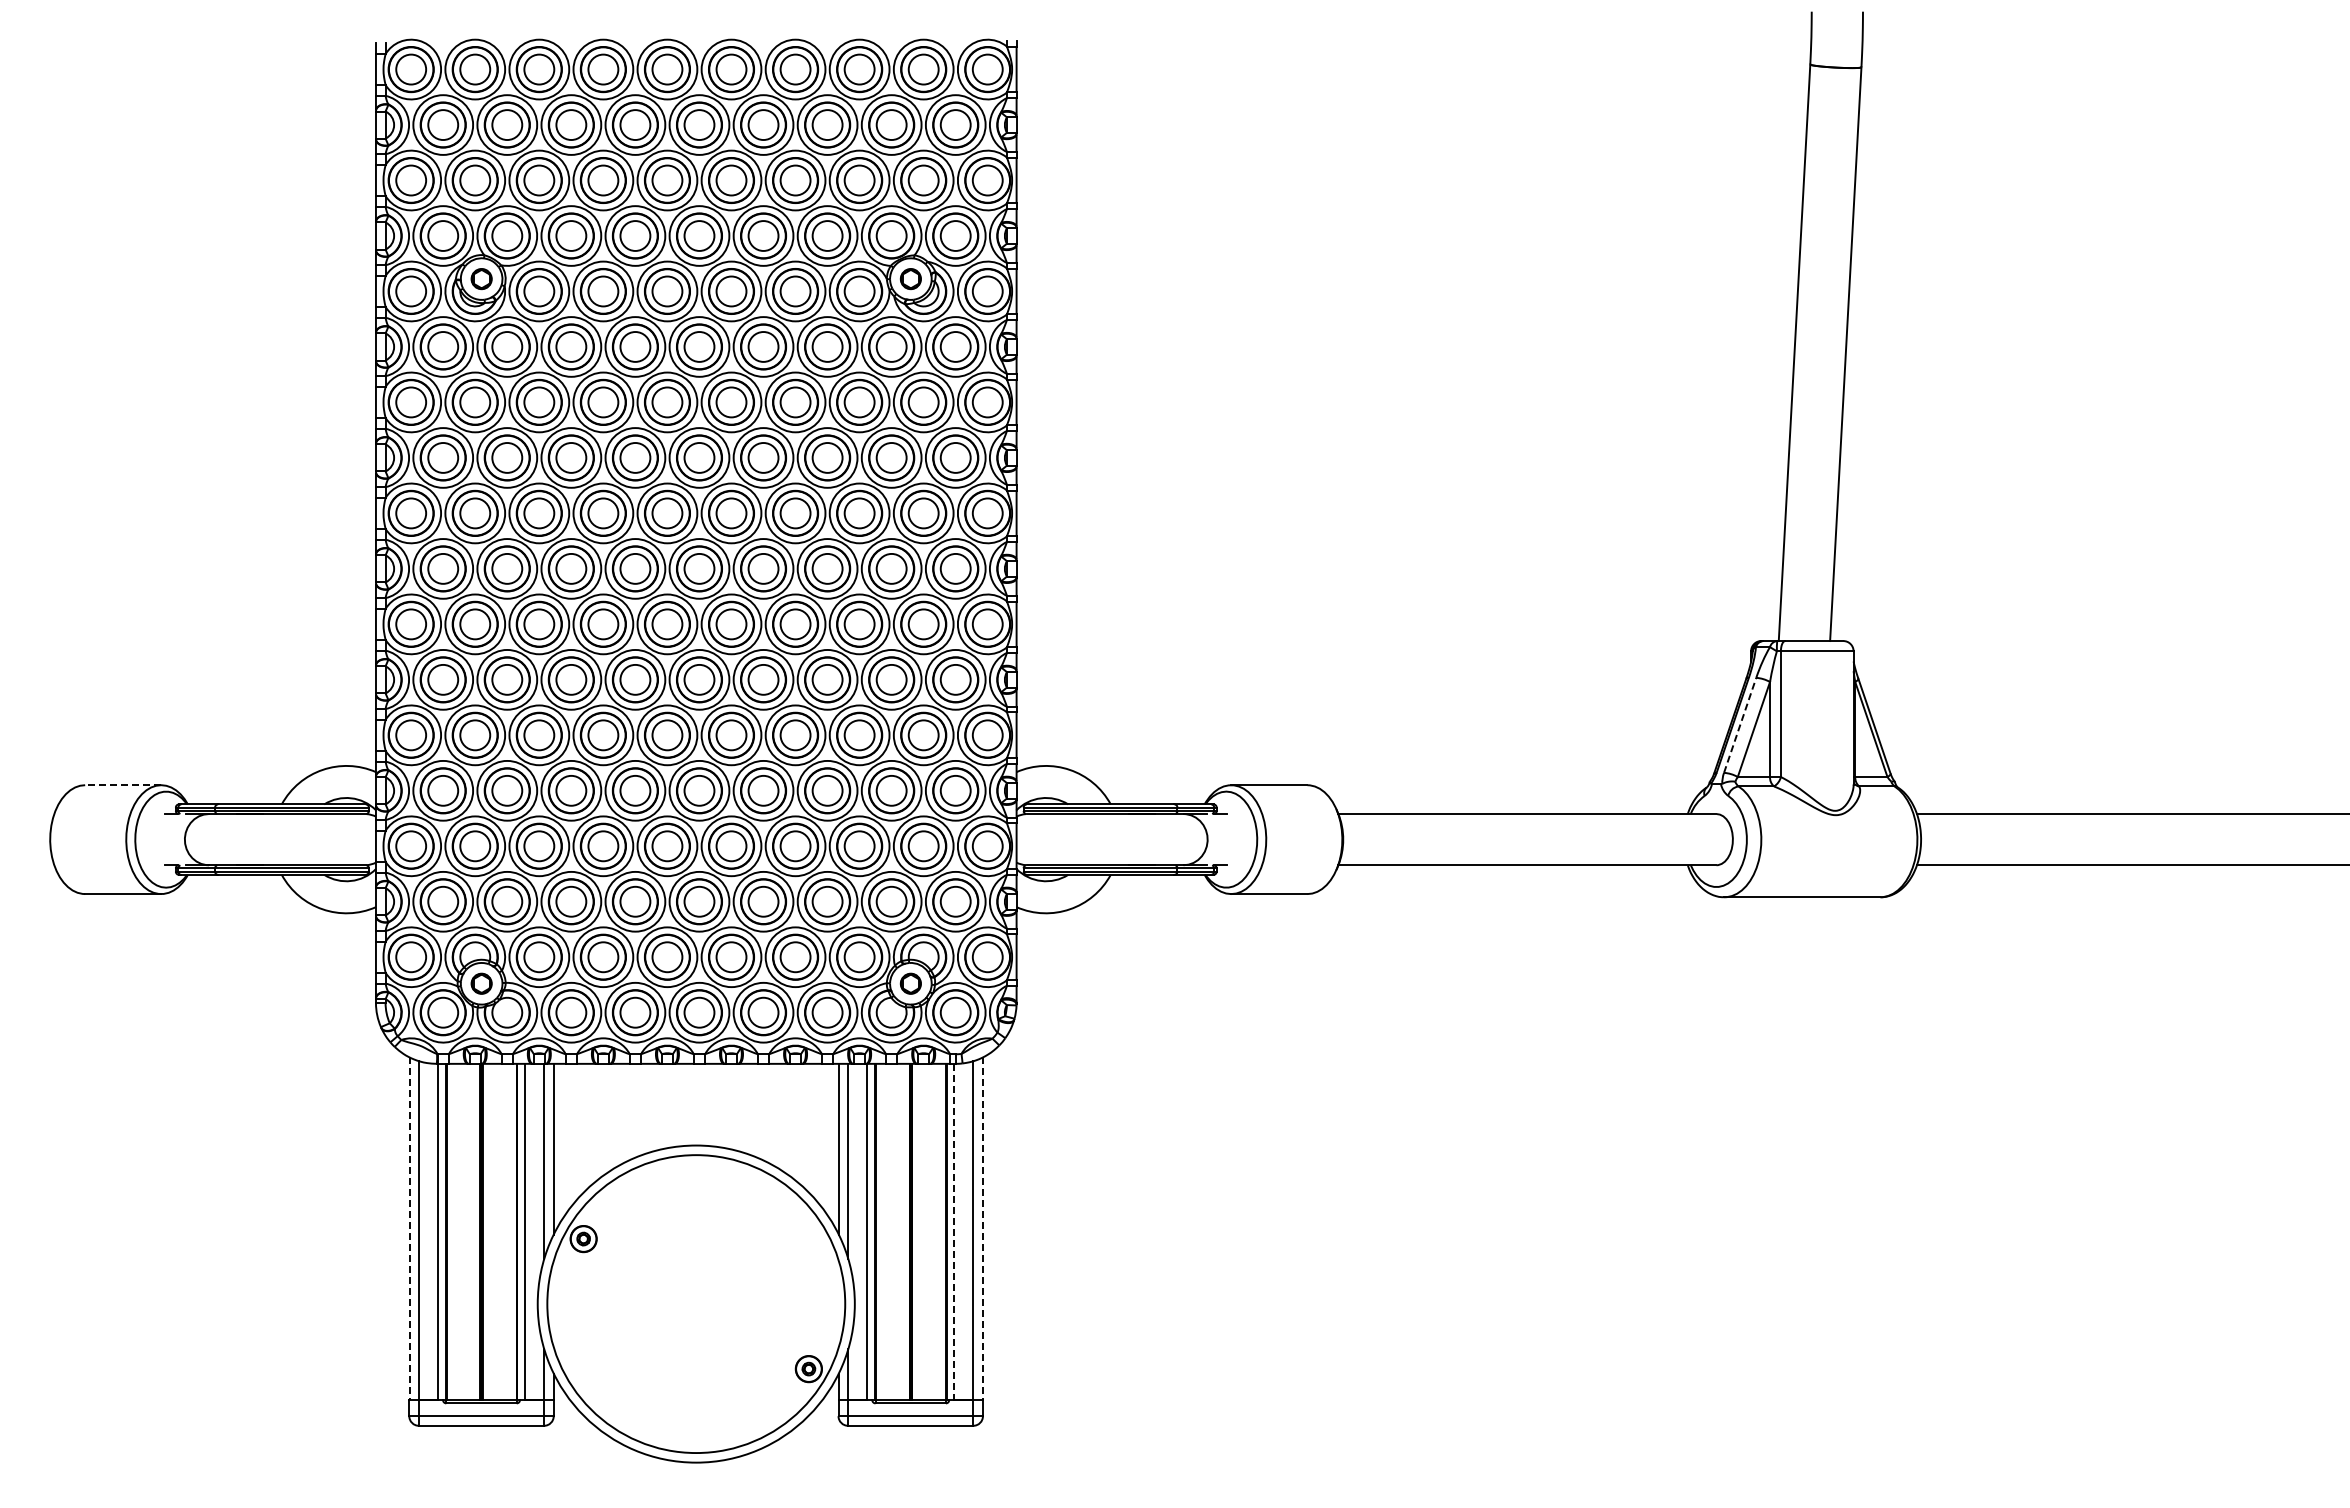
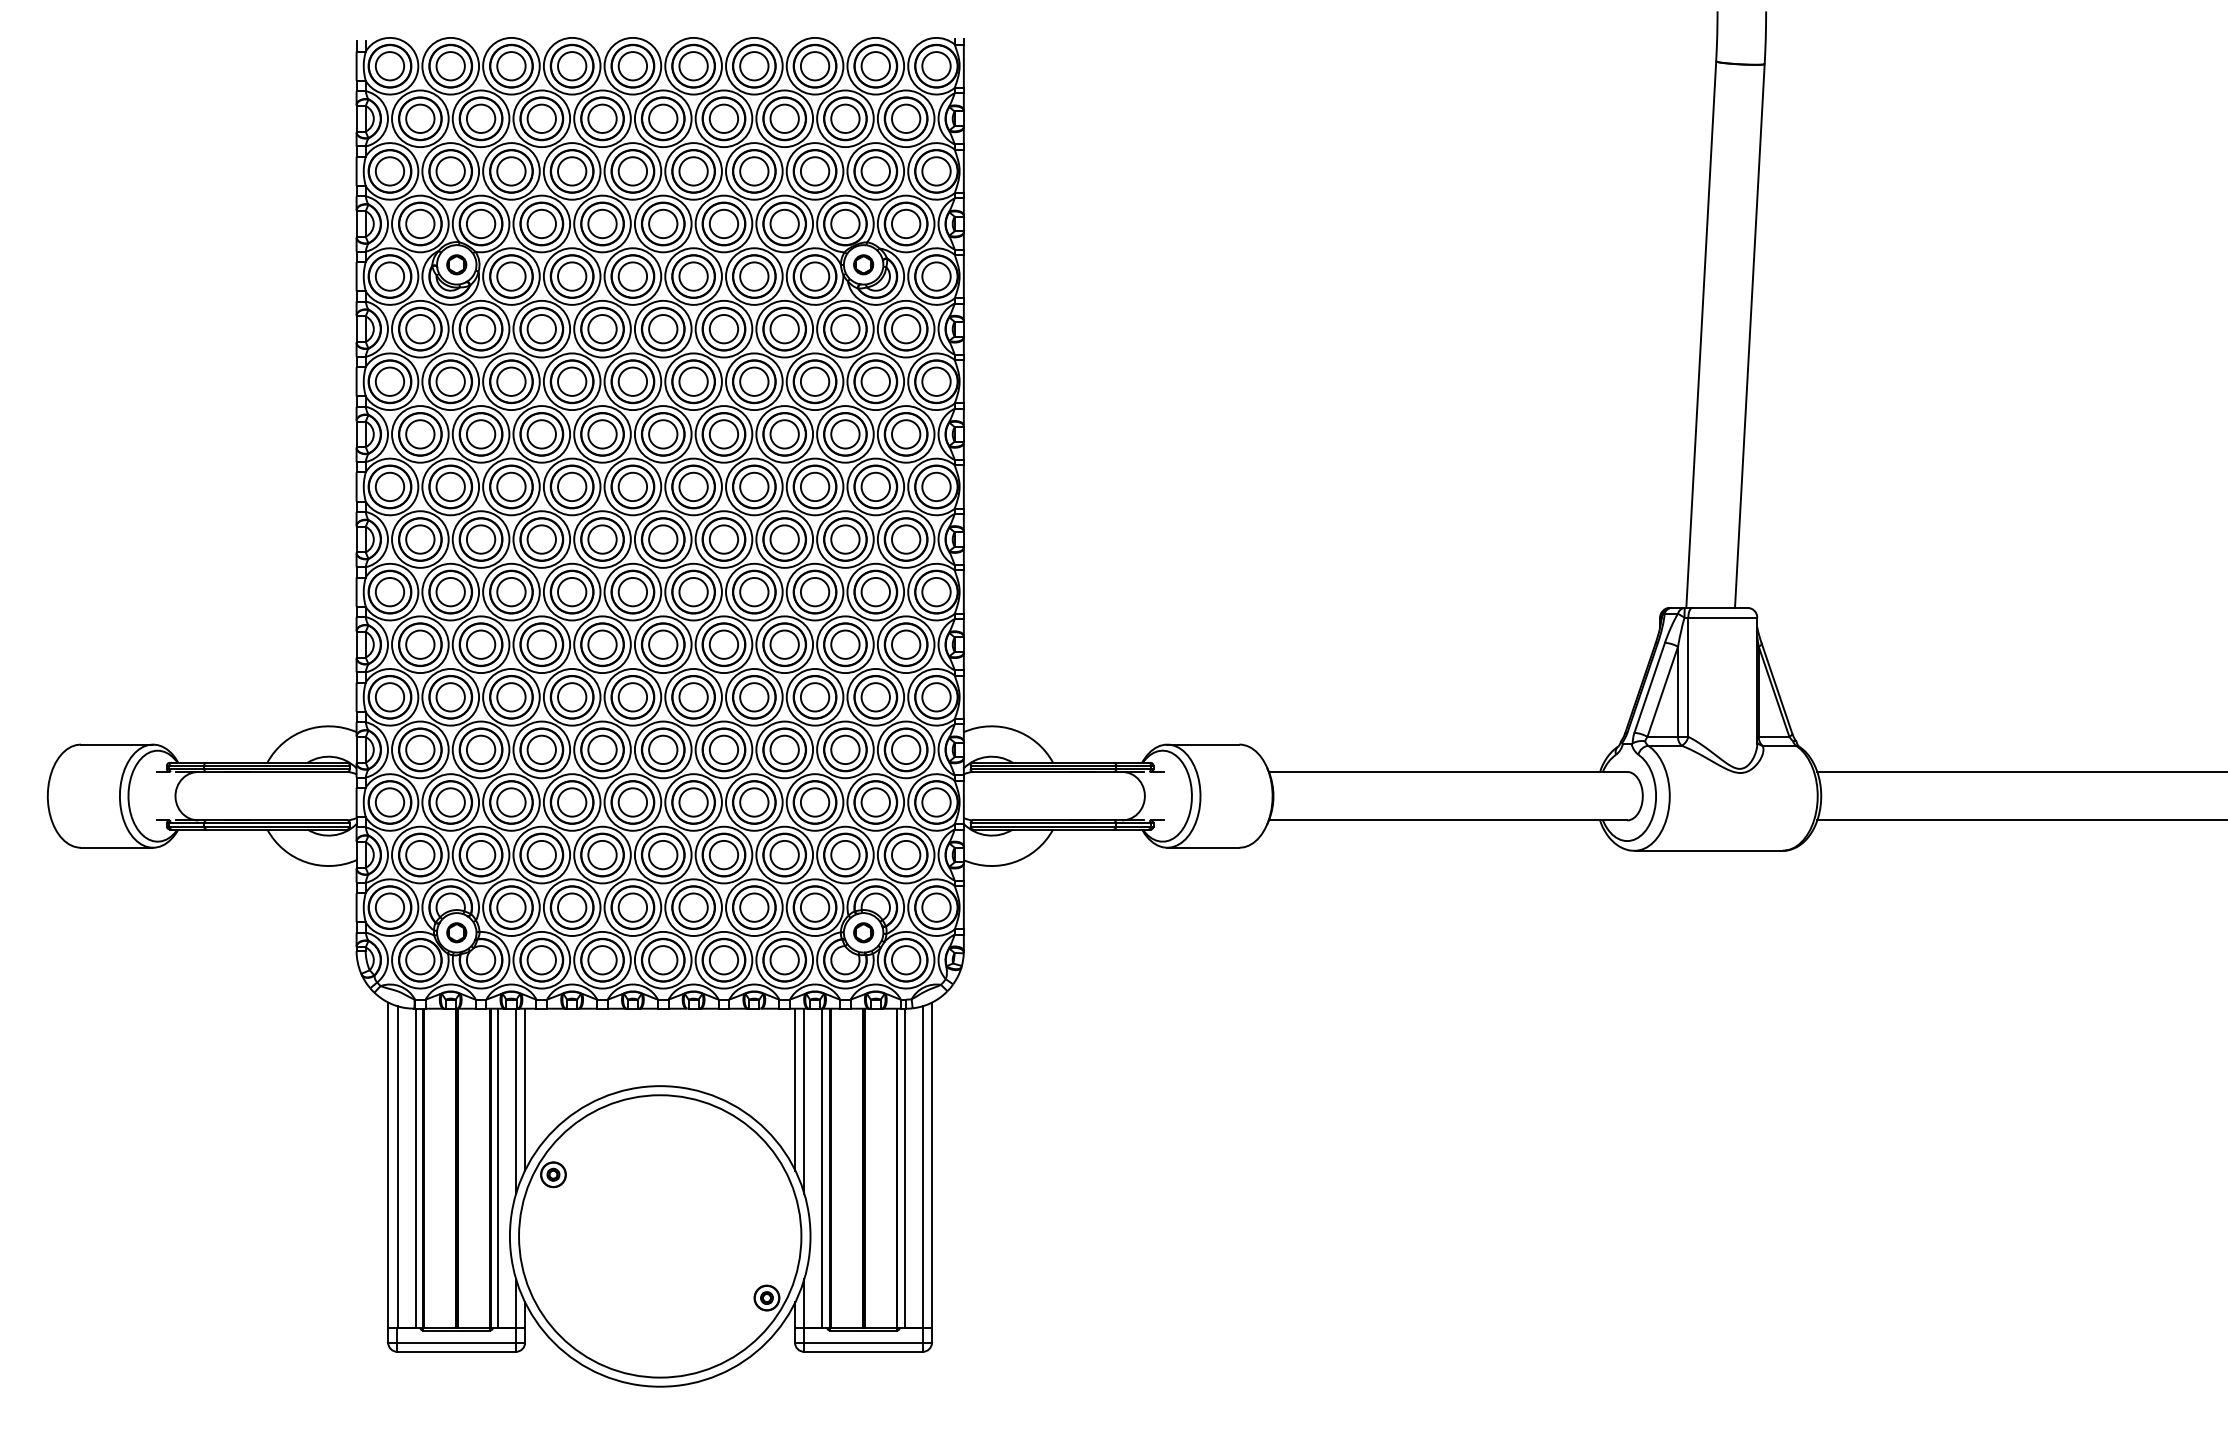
line: (1740, 724) -> (1650, 687), dashed -> solid
line: (122, 785) -> (116, 744), dashed -> solid
line: (409, 1229) -> (388, 1165), dashed -> solid
line: (982, 1229) -> (931, 1165), dashed -> solid
line: (954, 1232) -> (904, 1168), dashed -> solid

